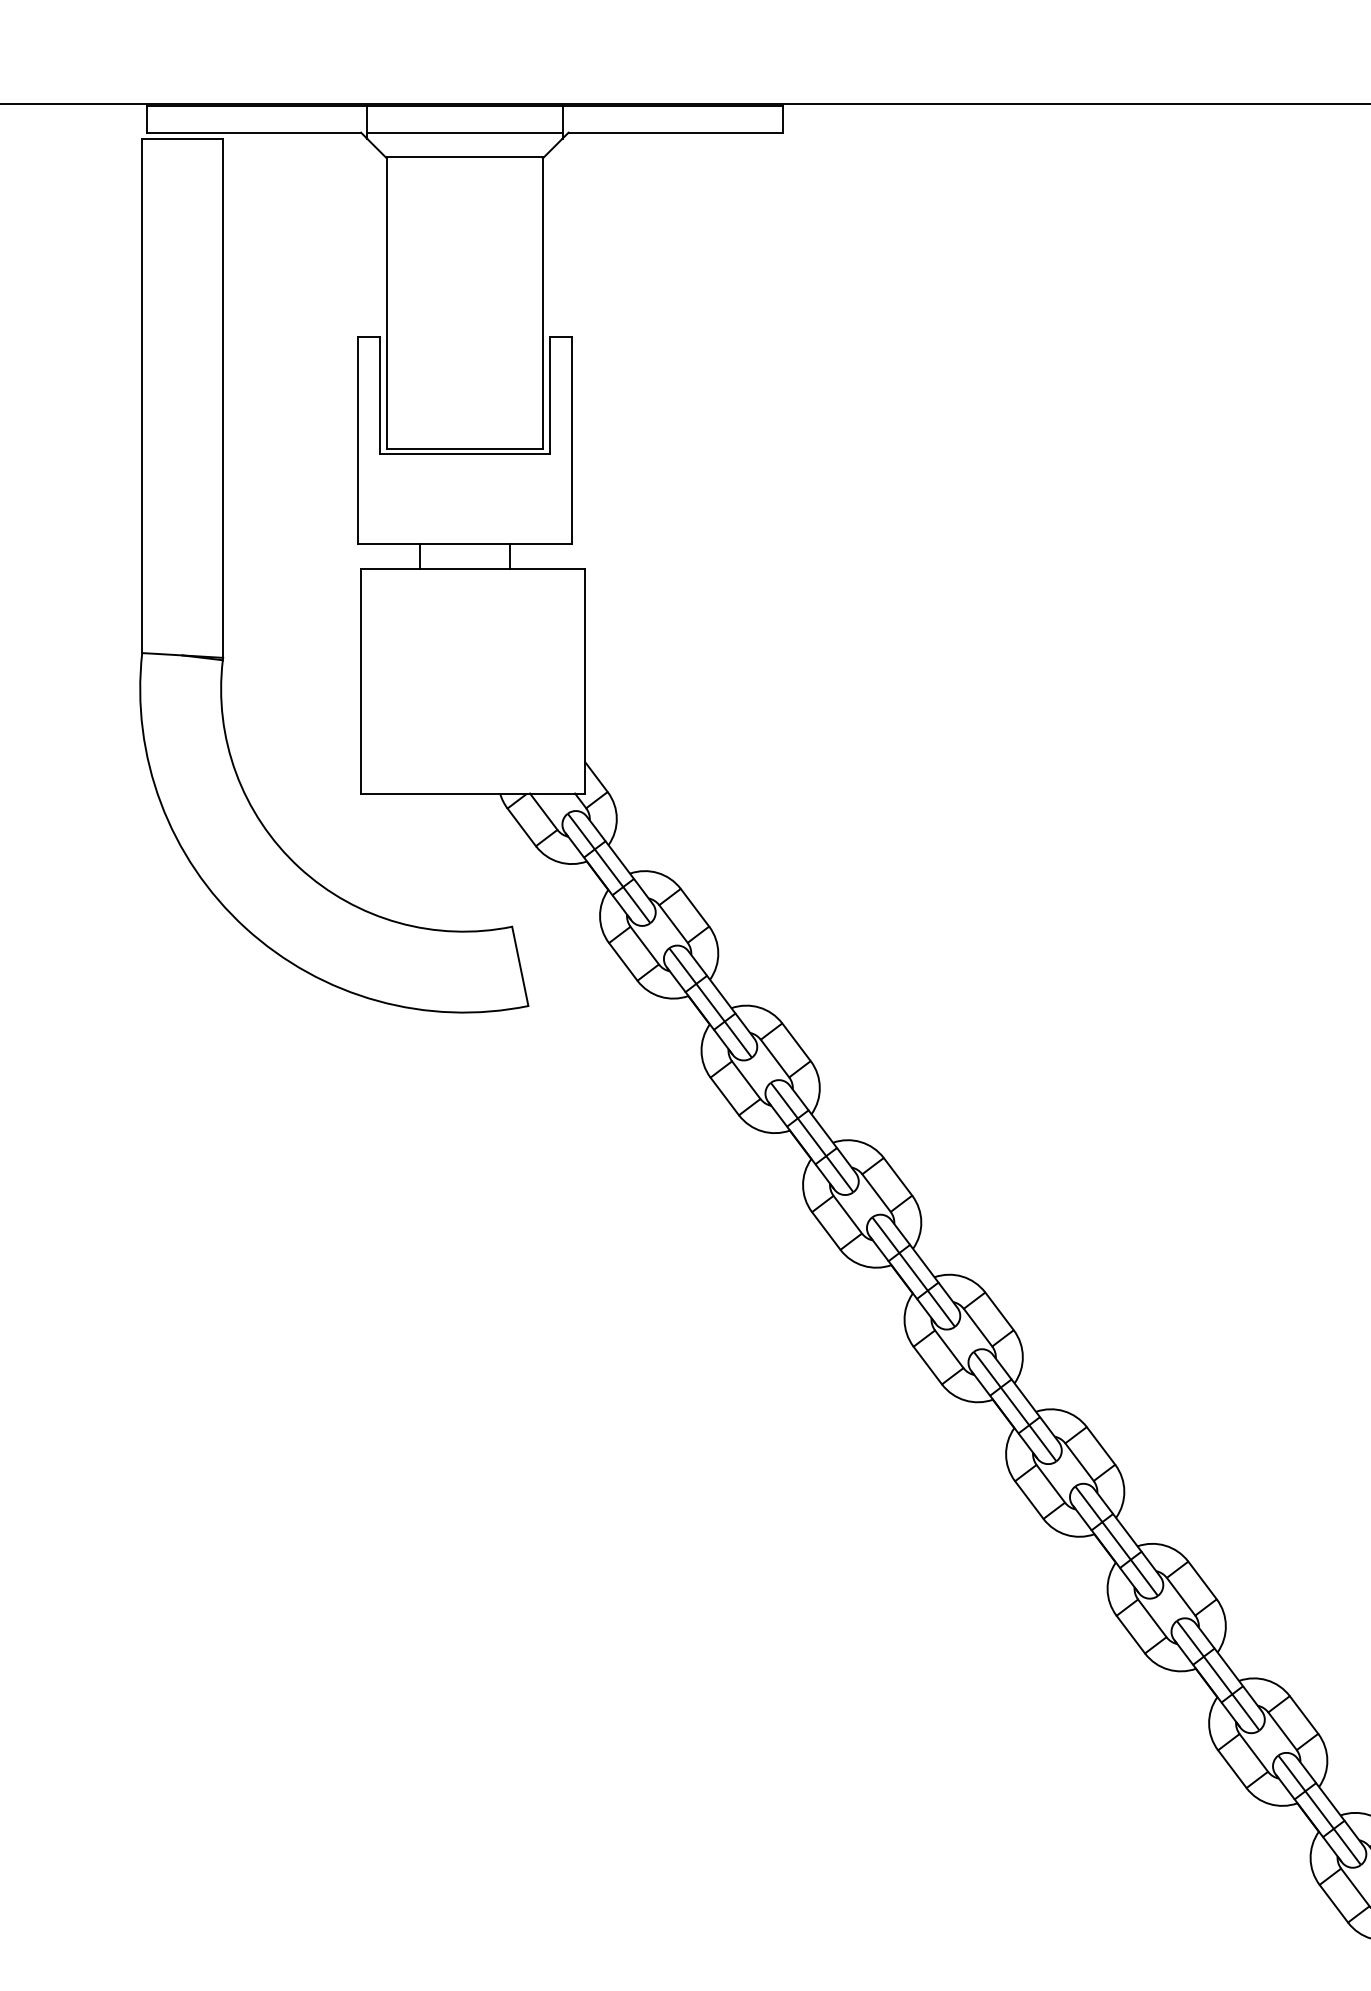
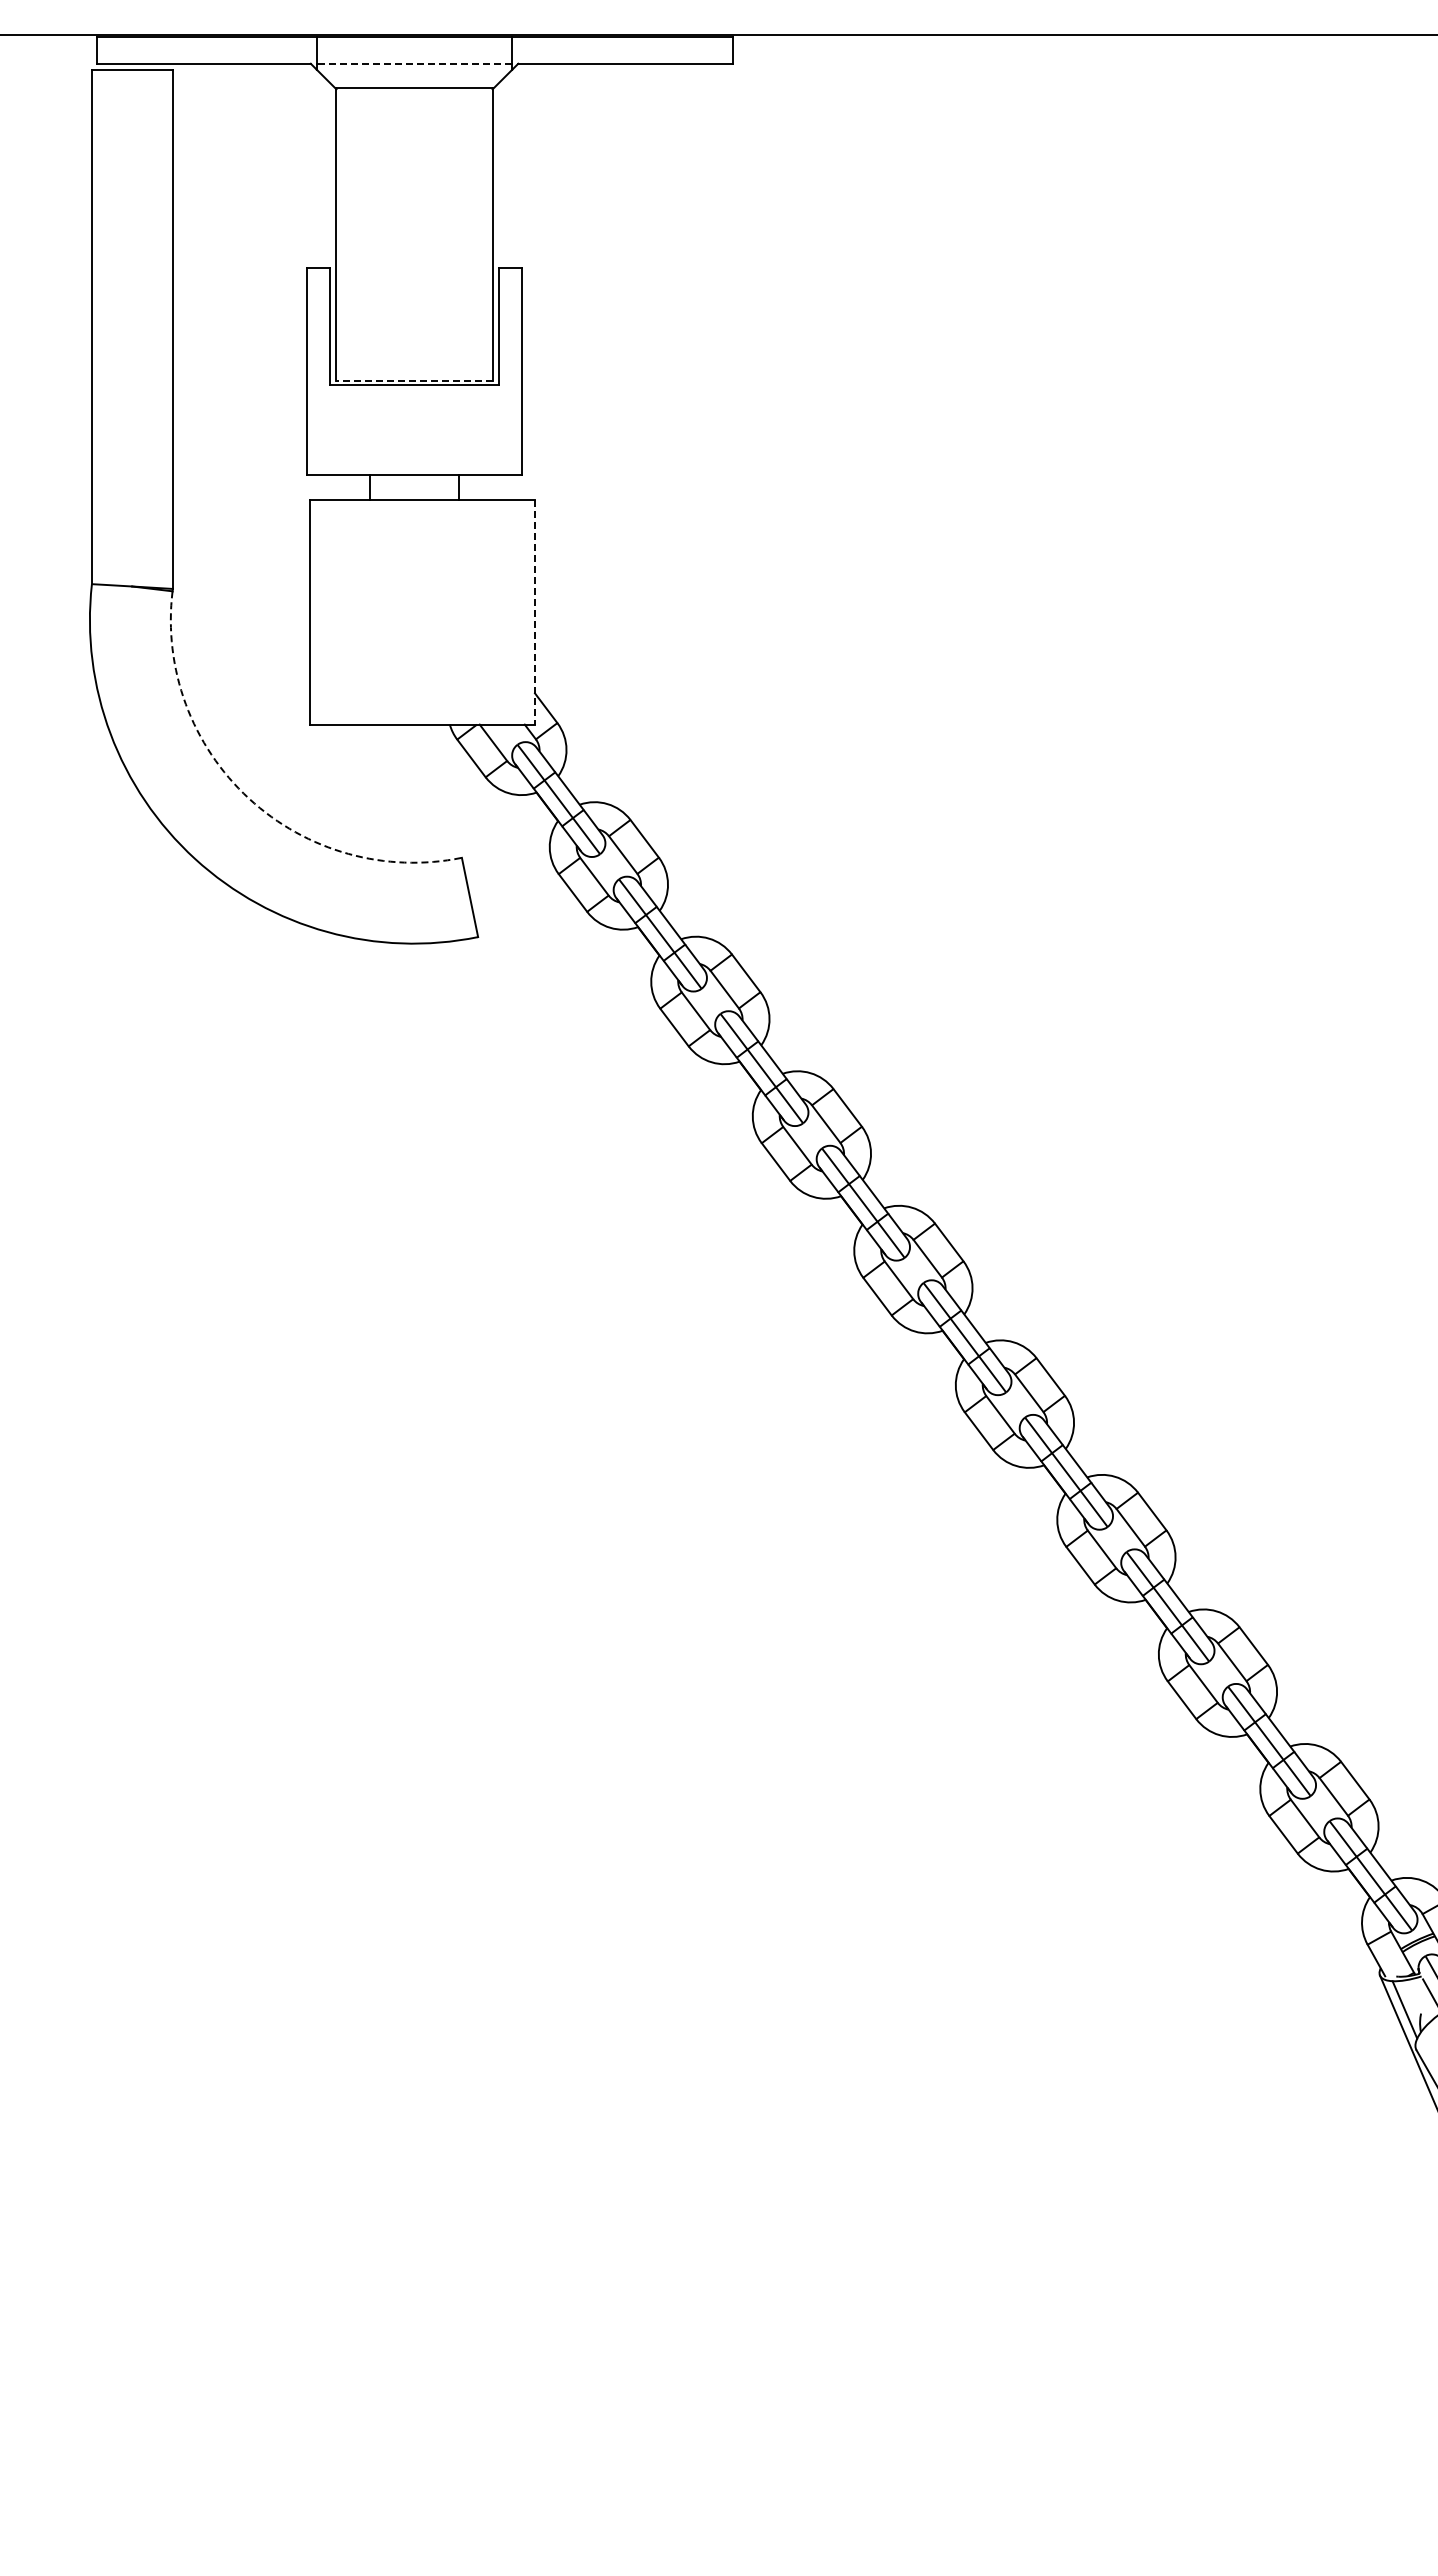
line: (464, 132) -> (414, 63), solid -> dashed
line: (464, 449) -> (414, 380), solid -> dashed
line: (584, 681) -> (534, 612), solid -> dashed
arc: (299, 867) -> (249, 798), solid -> dashed

